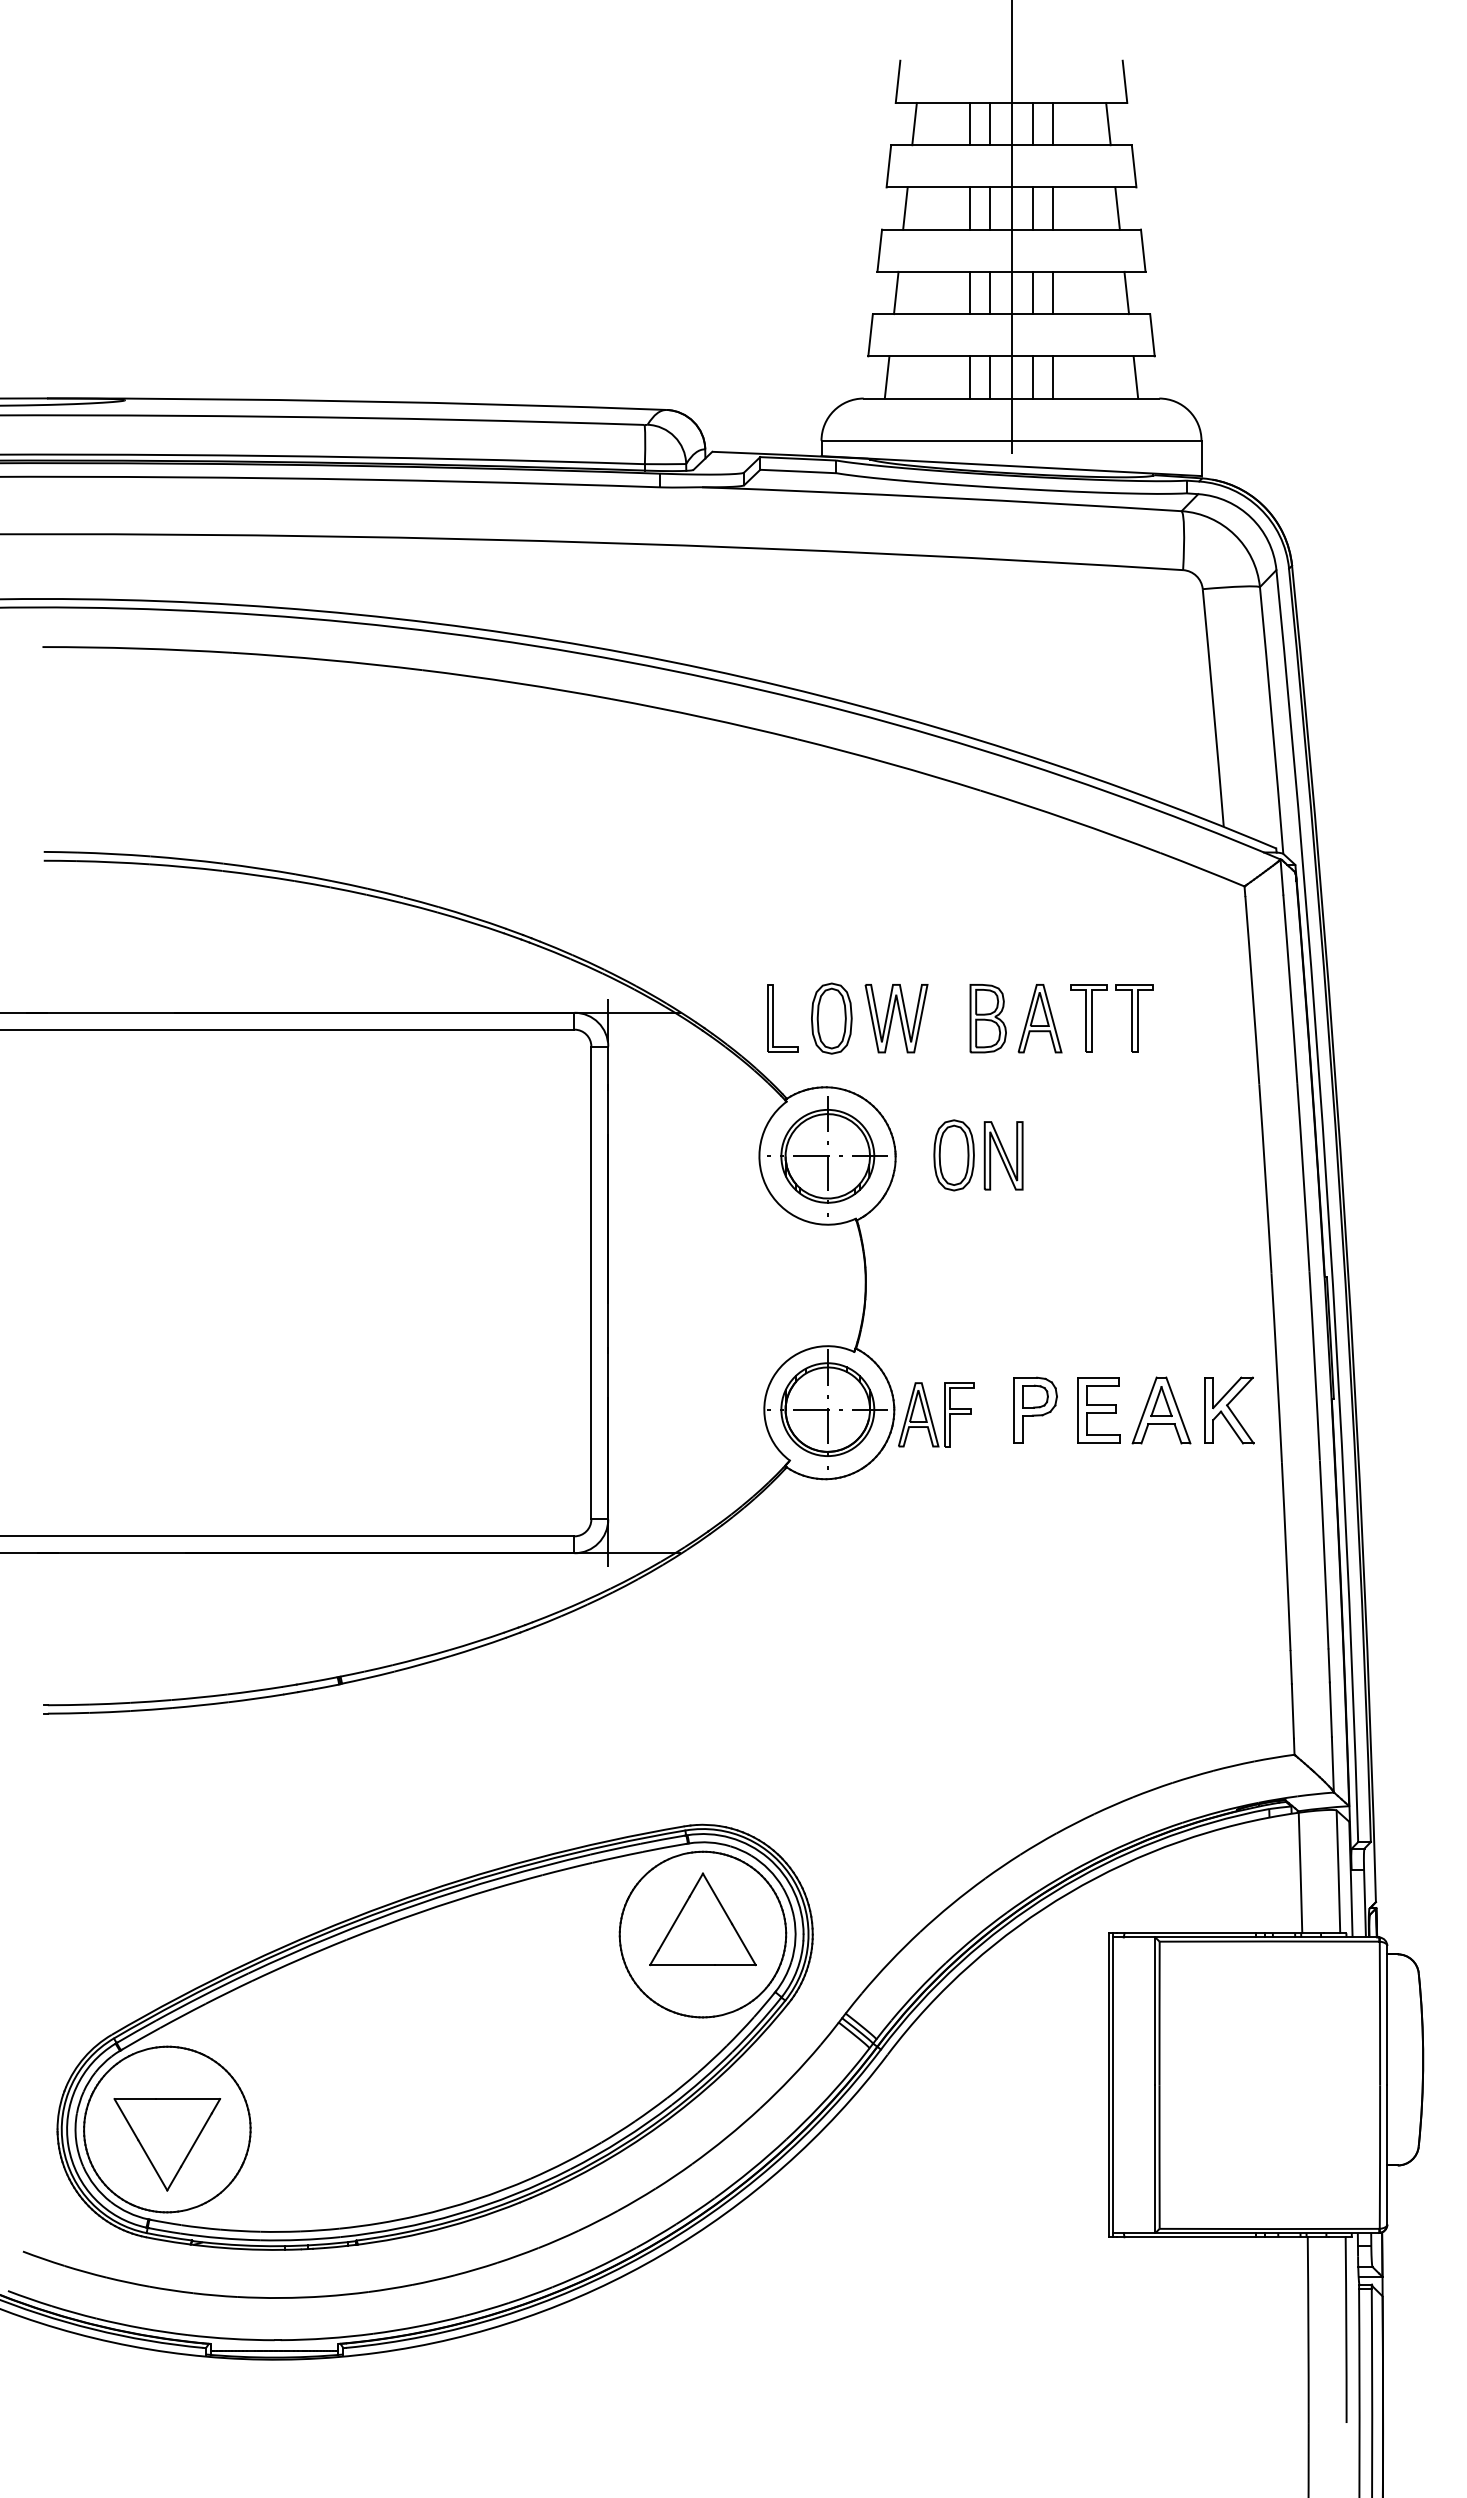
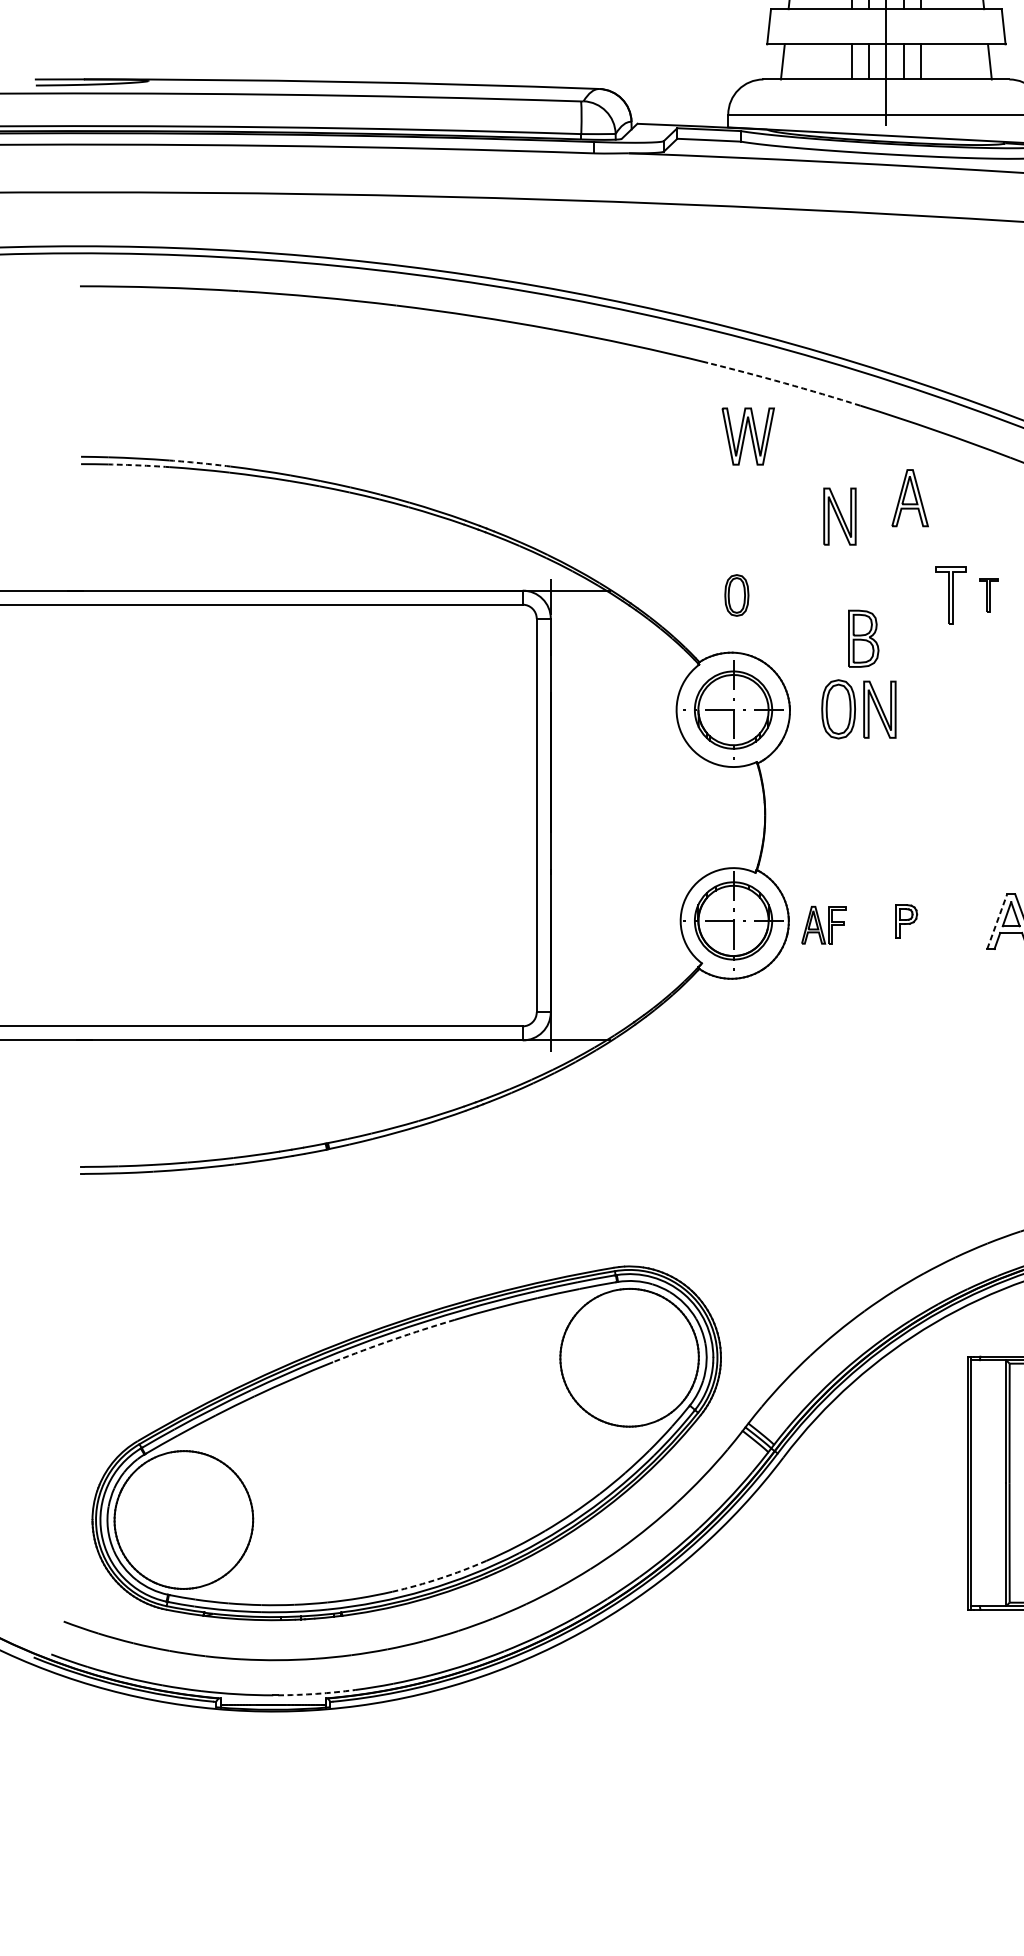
arc: (889, 763) -> (784, 383), solid -> dashed
arc: (186, 859) -> (199, 463), solid -> dashed
arc: (113, 862) -> (139, 465), solid -> dashed
part: (955, 923) -> (839, 516), added
part: (773, 1018) -> (688, 595), removed
part: (831, 1018) -> (736, 595), size x0.7
part: (896, 1018) -> (748, 436), moved
part: (987, 1018) -> (863, 638), moved
part: (1039, 1018) -> (909, 498), moved
part: (1134, 1018) -> (988, 595), size x0.6
part: (1035, 1409) -> (906, 920), size x0.6
part: (1098, 1410) -> (958, 921), removed
line: (1144, 1410) -> (997, 921), solid -> dashed
part: (936, 1414) -> (823, 924), size x0.7
arc: (419, 1912) -> (393, 1339), solid -> dashed
part: (702, 1919) -> (629, 1345), removed
part: (167, 2144) -> (184, 1532), removed
arc: (475, 2199) -> (440, 1578), solid -> dashed
arc: (327, 2338) -> (317, 1693), solid -> dashed

